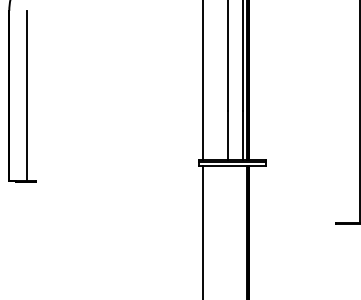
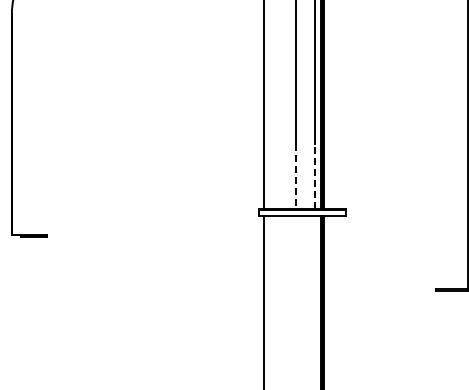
line: (27, 95) -> (35, 123), removed
line: (227, 135) -> (295, 176), solid -> dashed
line: (242, 135) -> (315, 175), solid -> dashed

